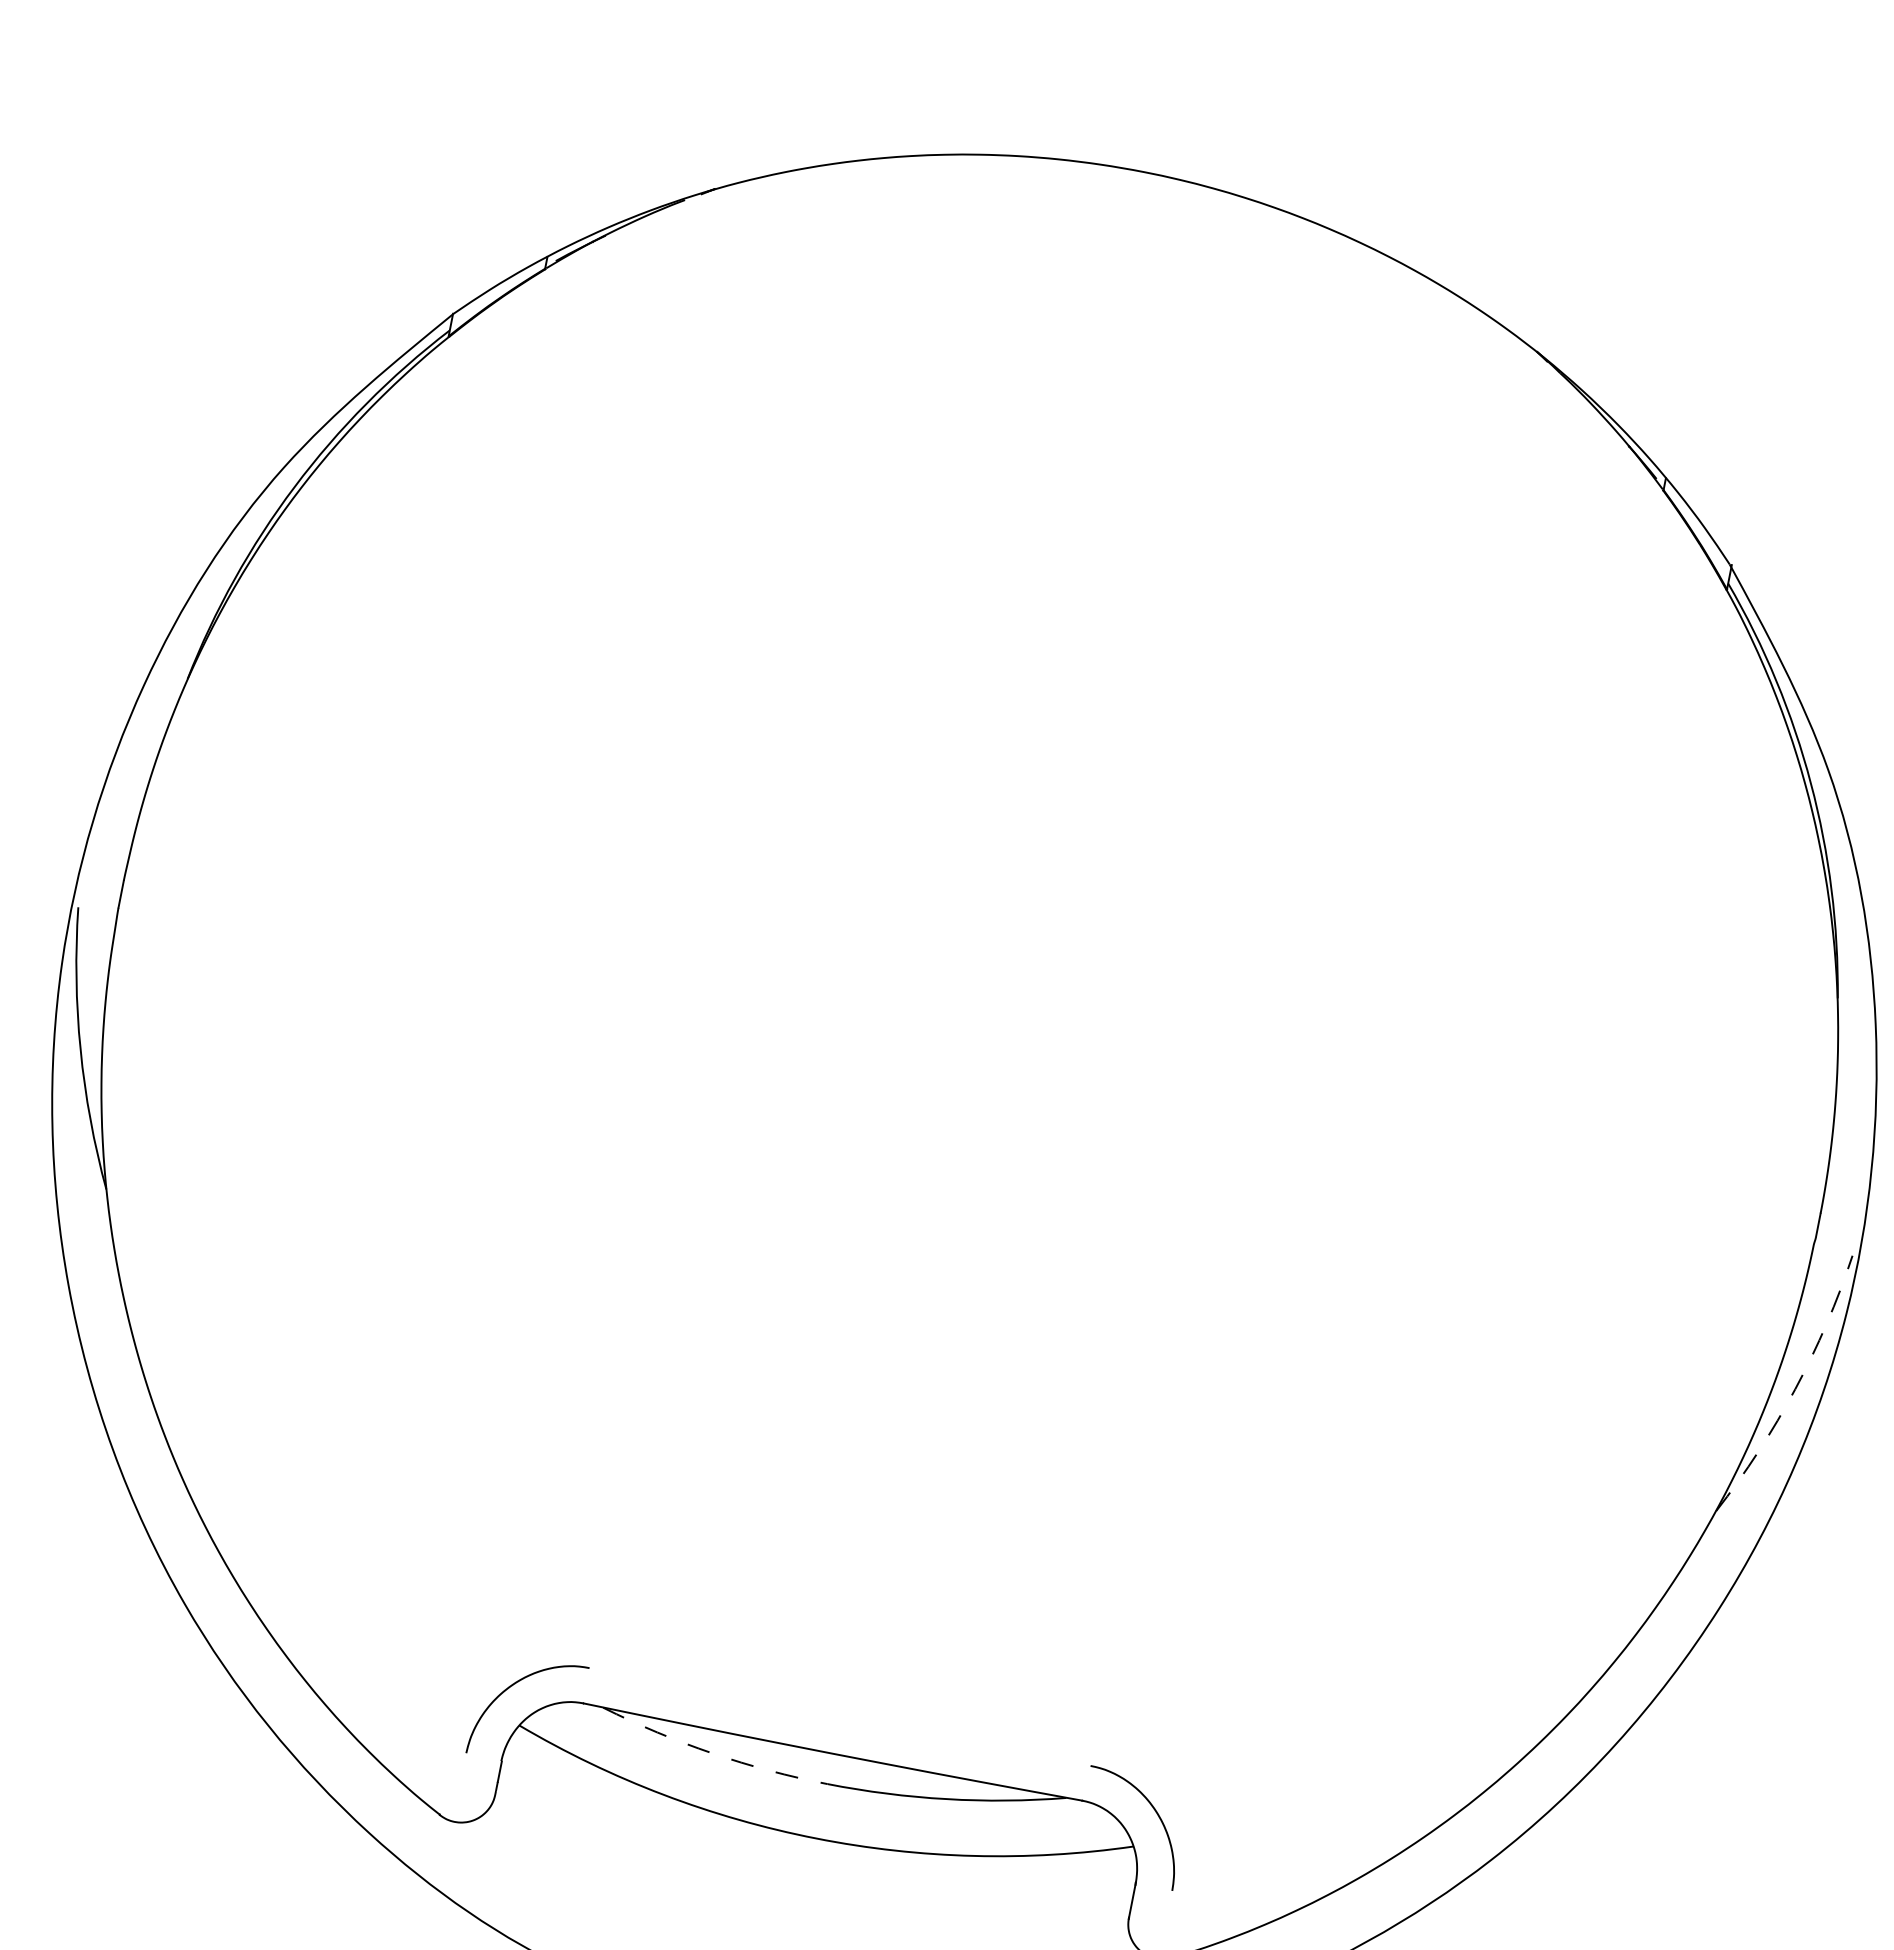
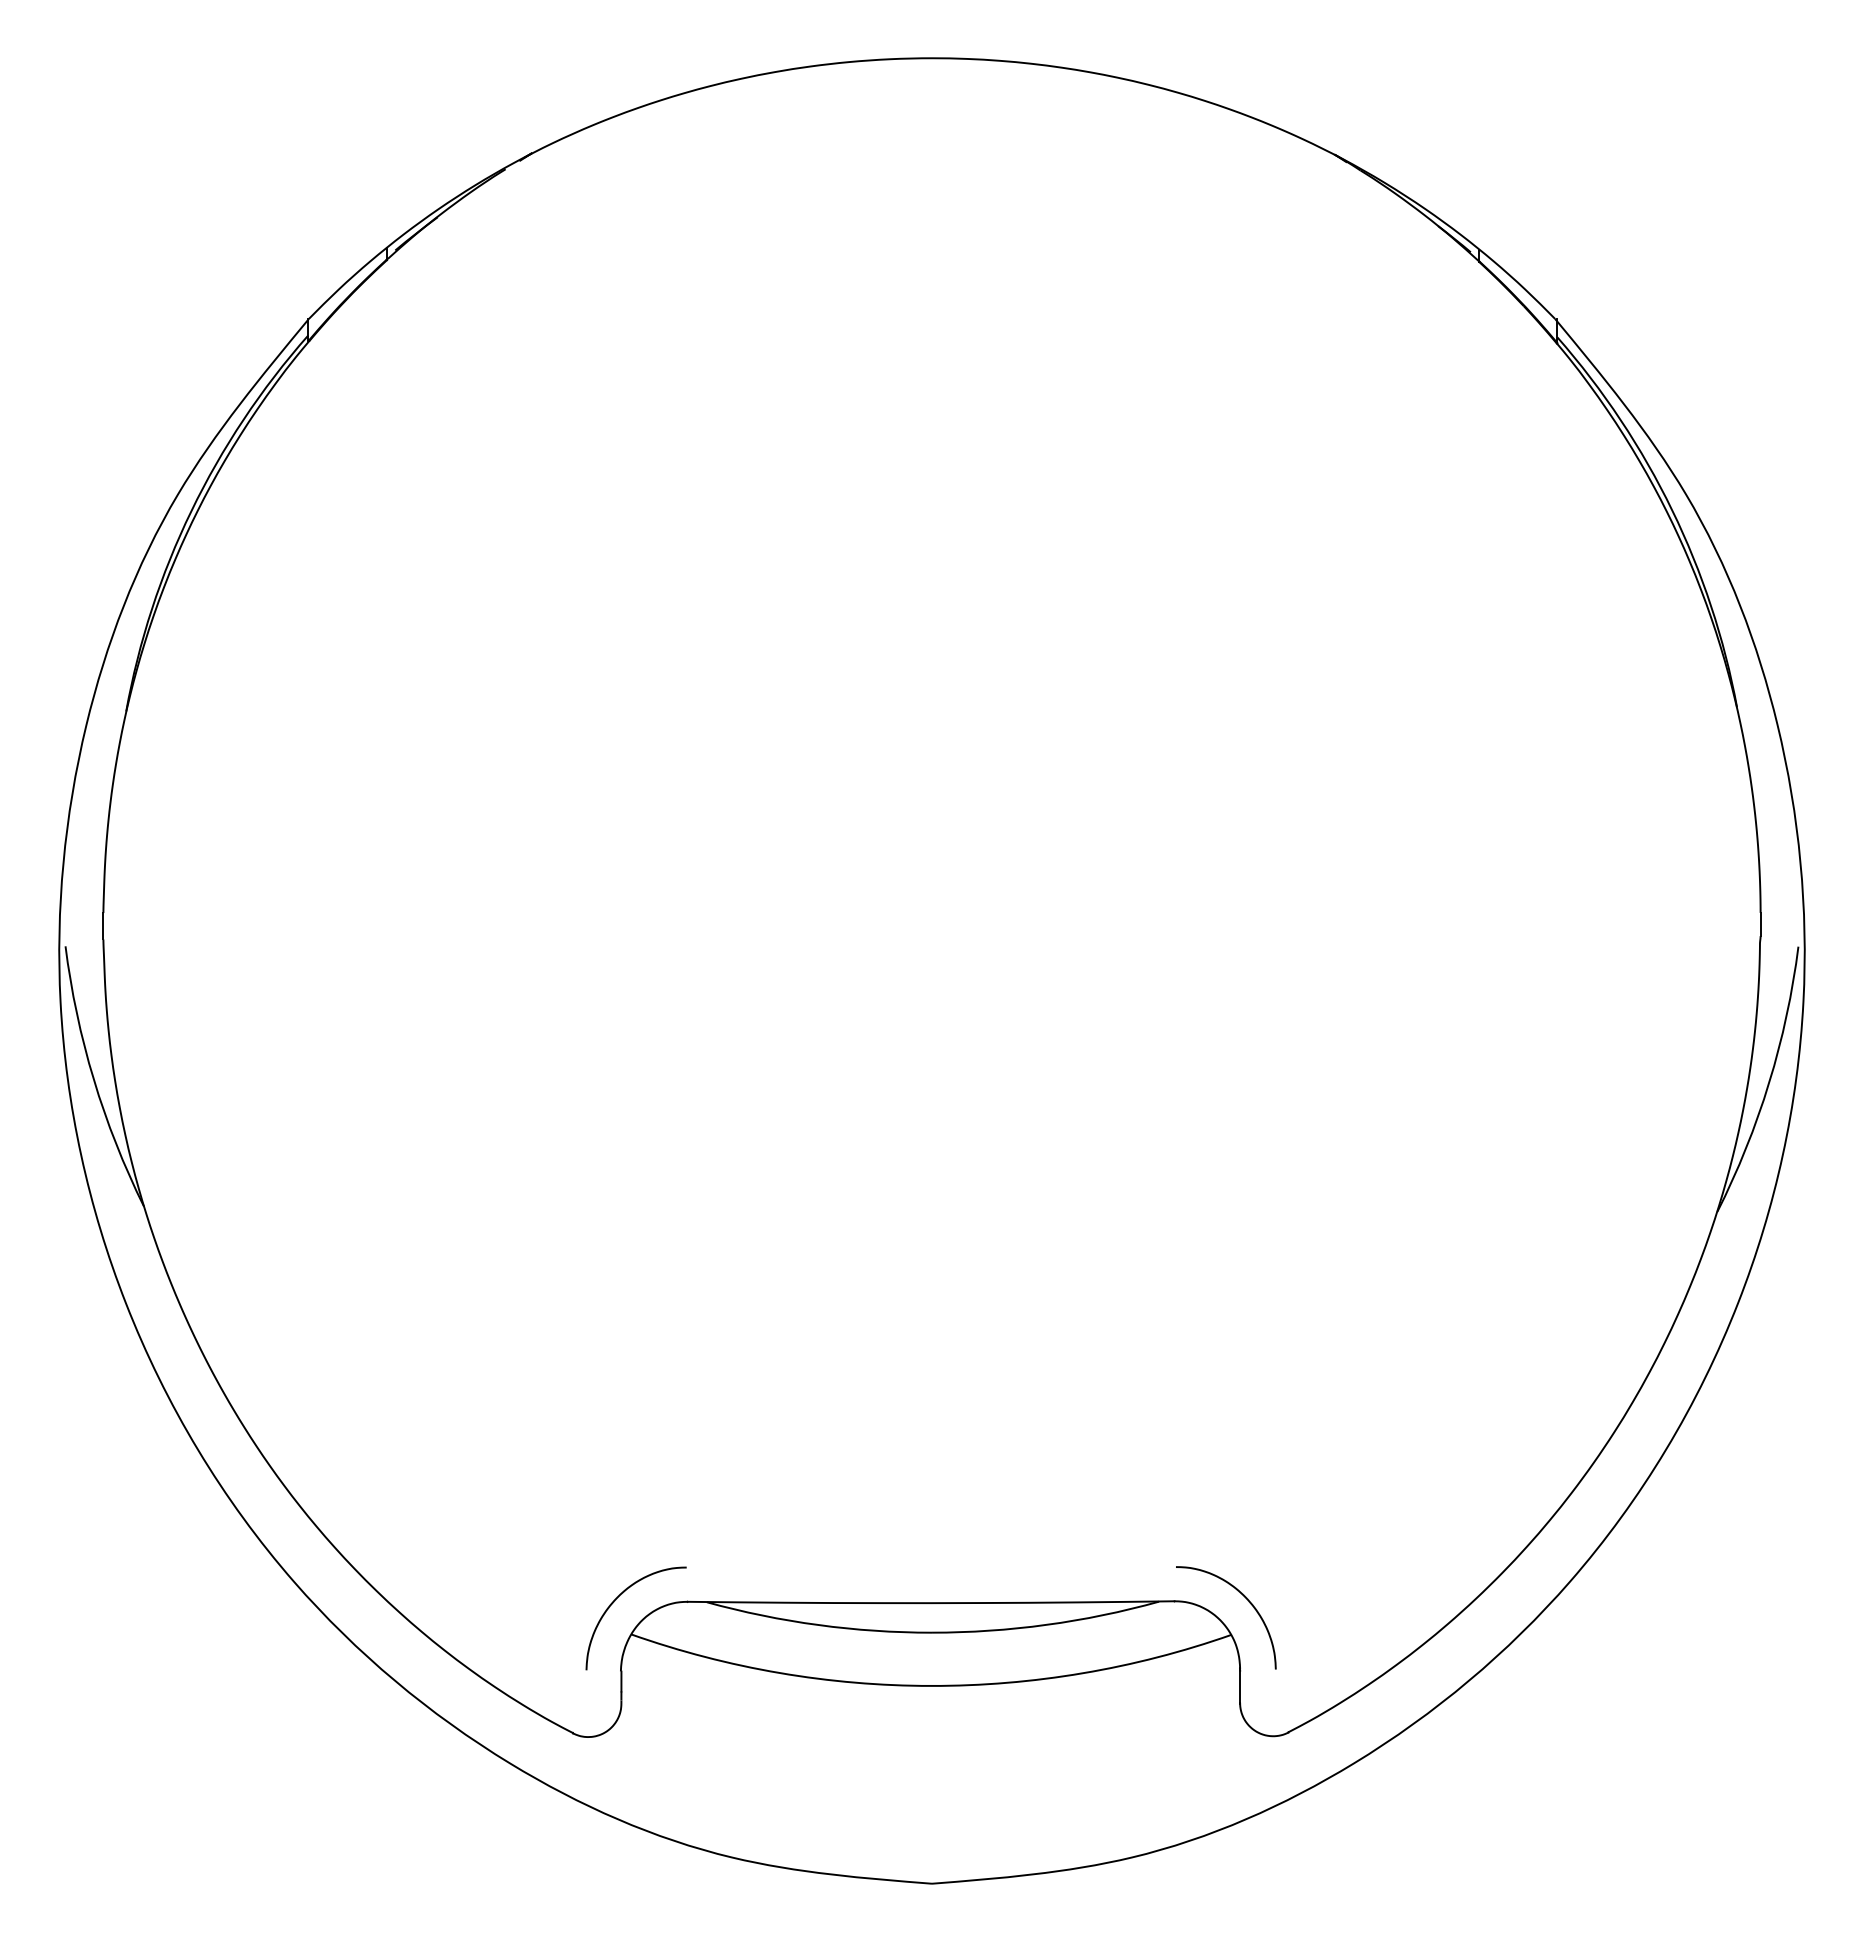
arc: (1795, 1389) -> (1769, 1082), dashed -> solid
arc: (712, 1753) -> (818, 1625), dashed -> solid

